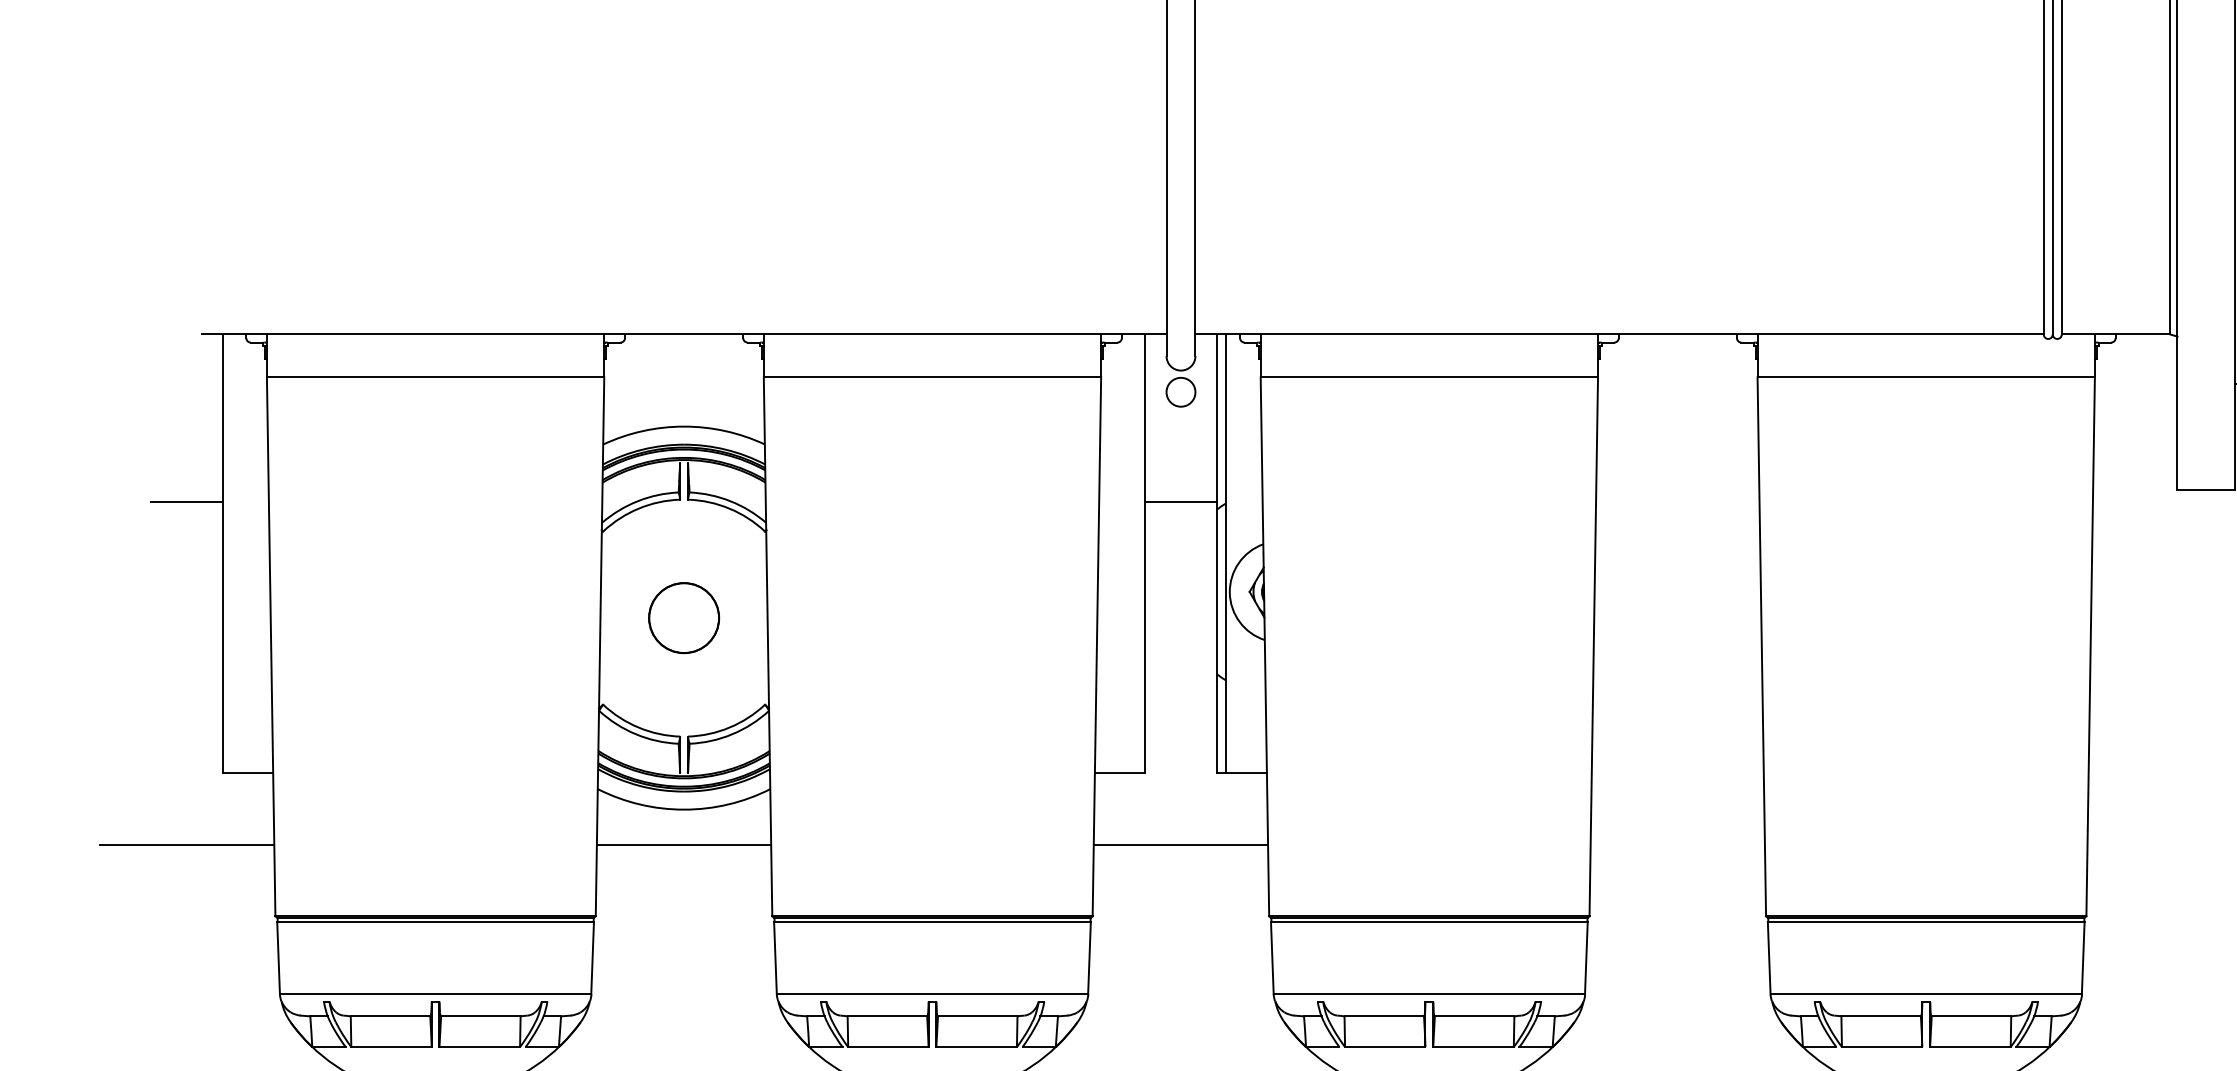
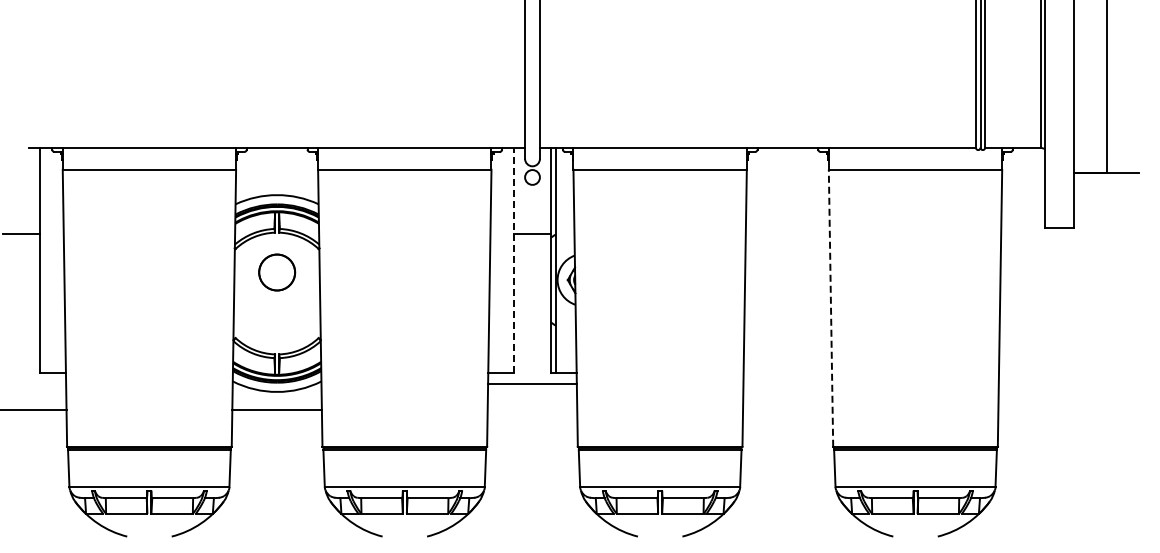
line: (1143, 553) -> (513, 260), solid -> dashed
circle: (684, 618) -> (277, 272), moved
line: (1762, 647) -> (831, 308), solid -> dashed
line: (1180, 845) -> (532, 384), moved

